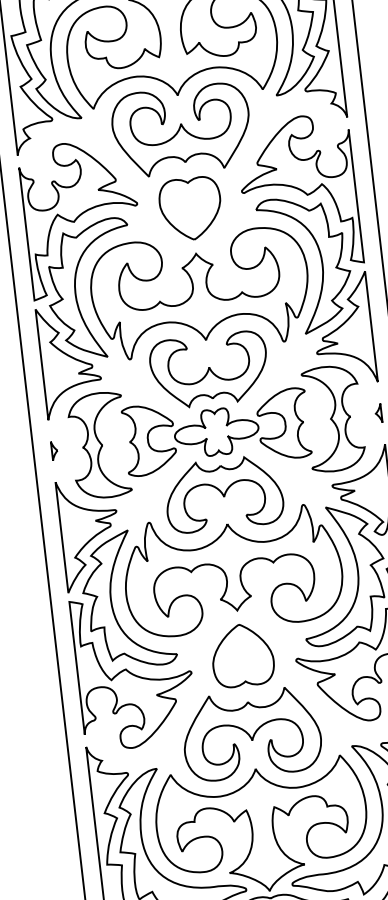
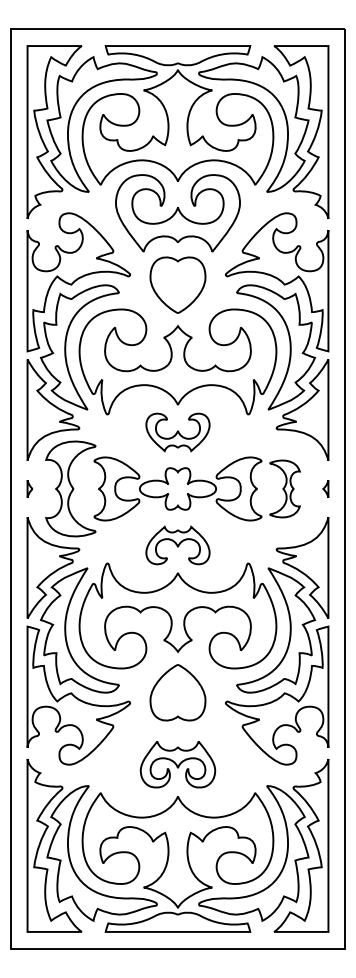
part: (209, 370) -> (177, 432), size x0.6
part: (333, 418) -> (284, 488), size x0.6
part: (223, 494) -> (177, 545), size x0.6
part: (251, 733) -> (177, 764), size x0.6

